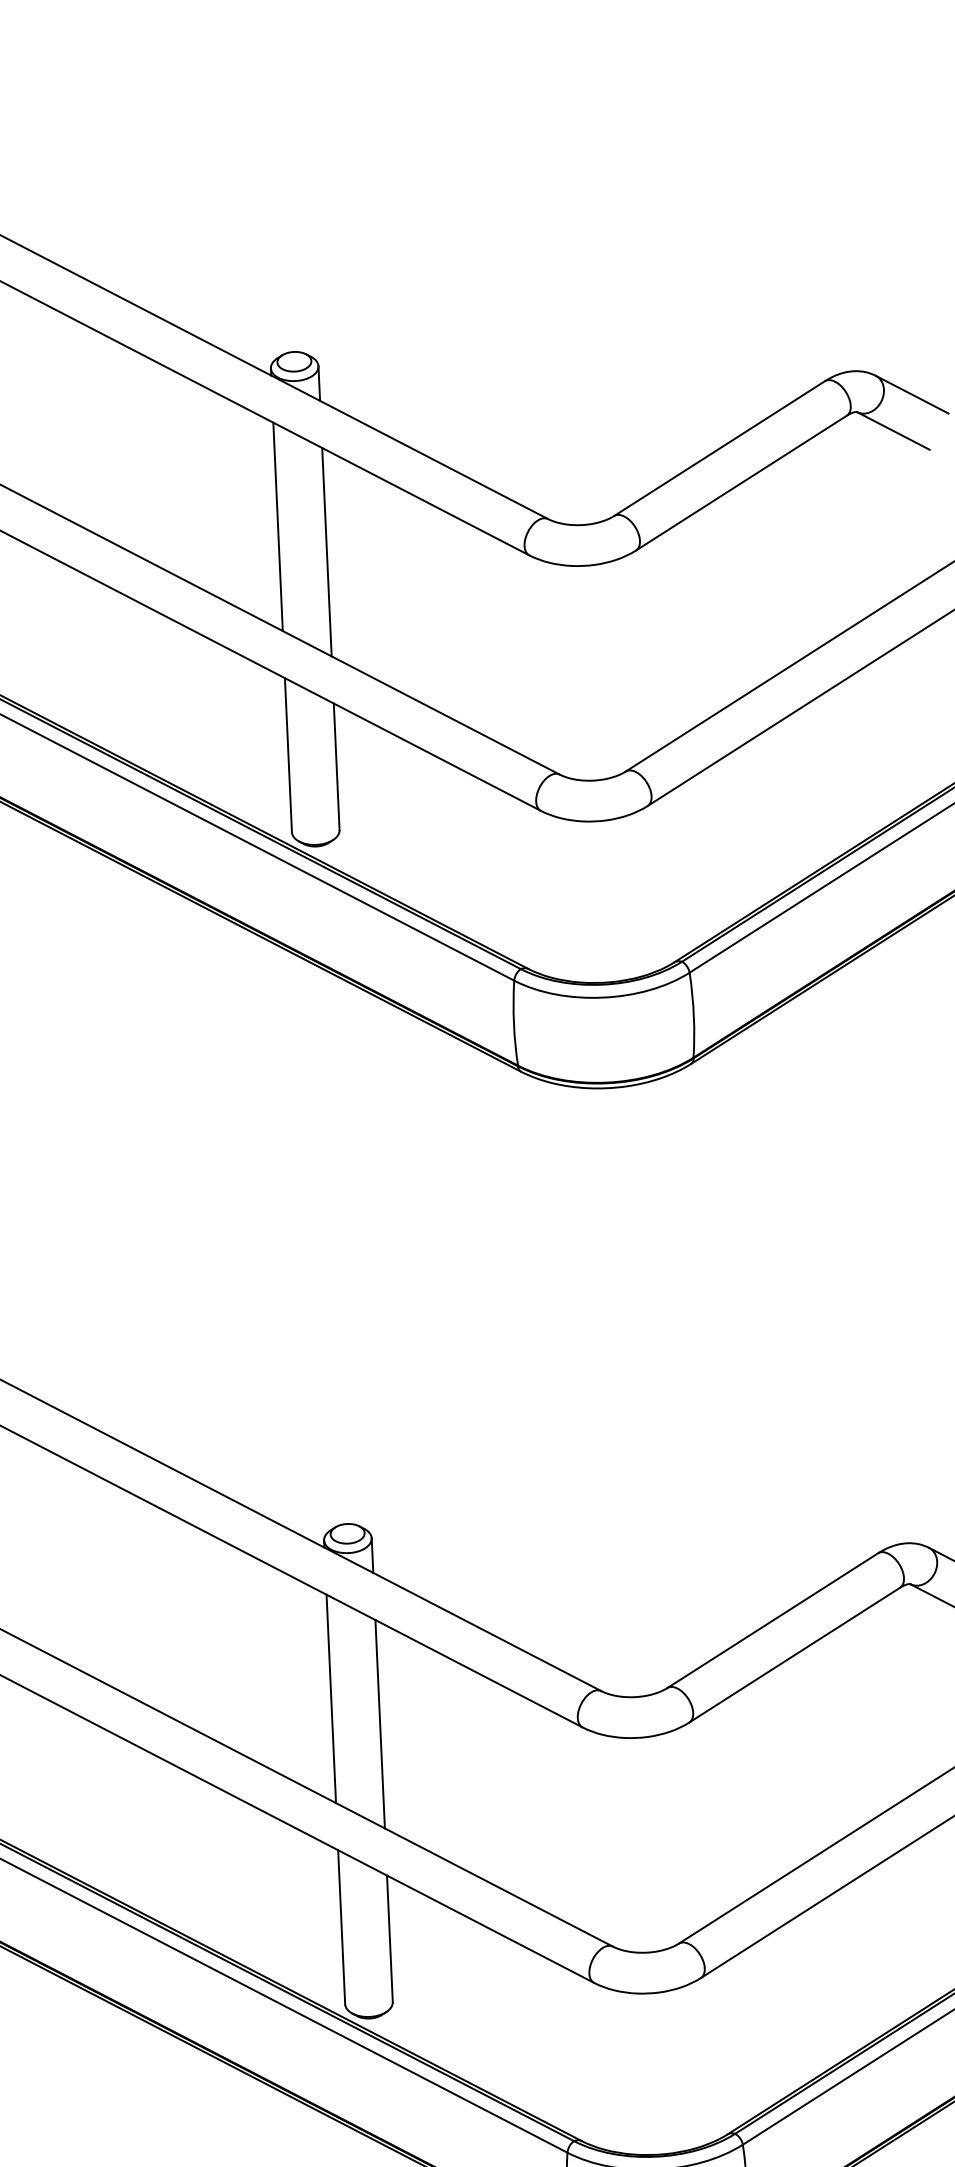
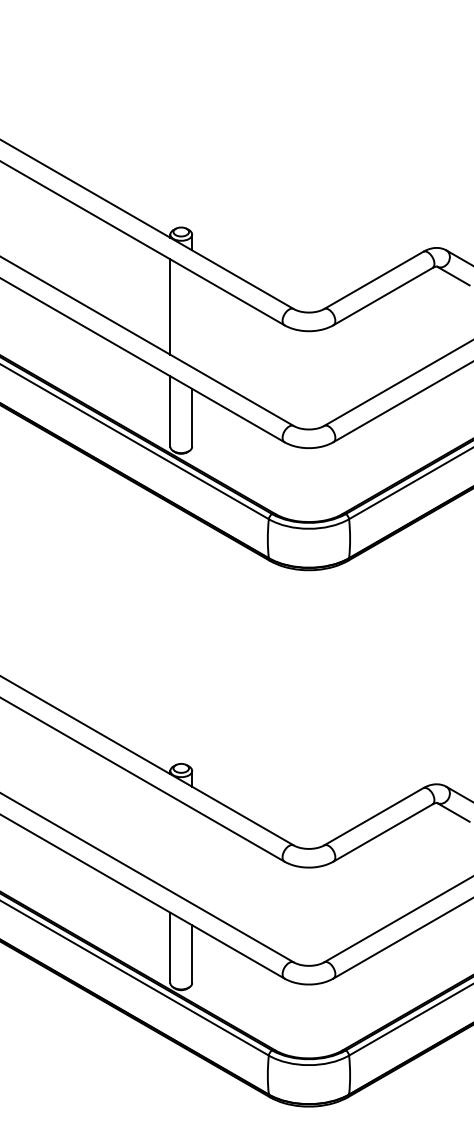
line: (327, 551) -> (192, 319), removed
line: (331, 1699) -> (170, 843), removed
line: (380, 1723) -> (192, 855), removed

